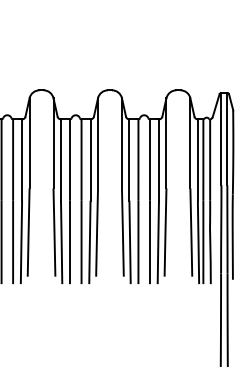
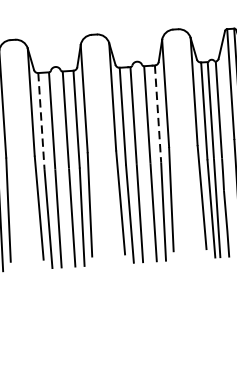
line: (61, 160) -> (42, 121), solid -> dashed
line: (158, 160) -> (157, 114), solid -> dashed

